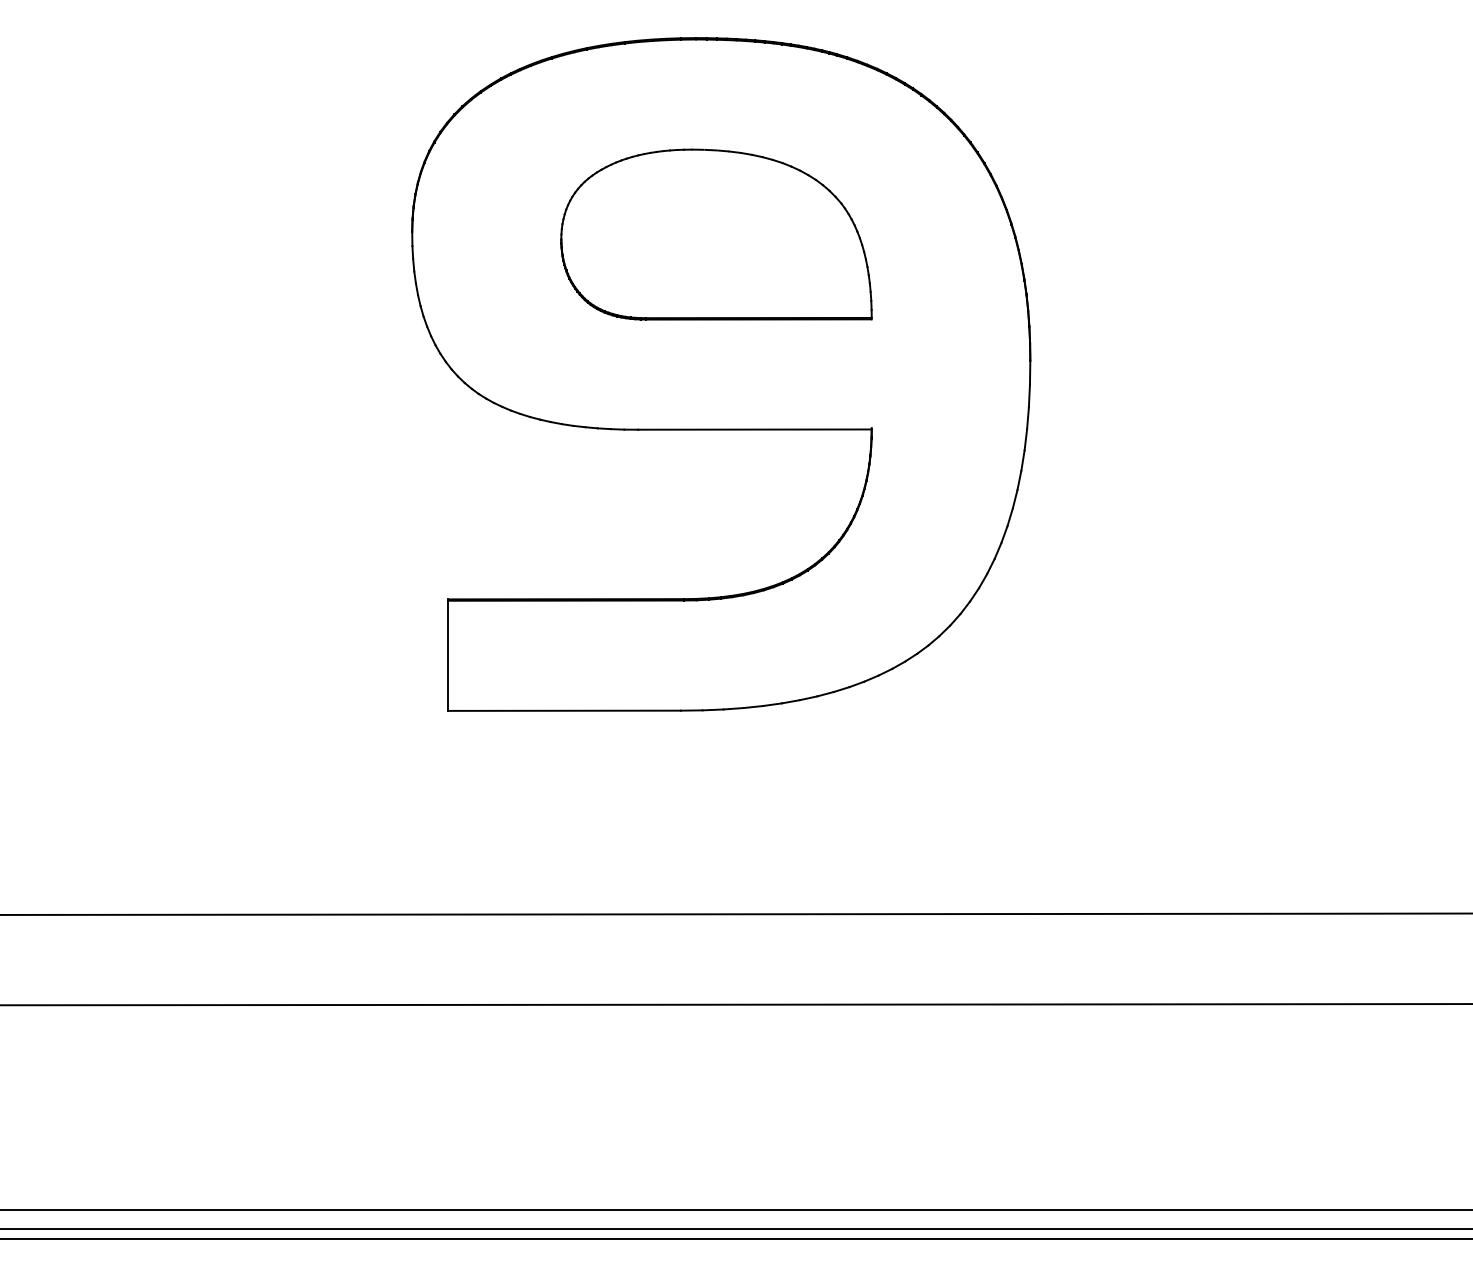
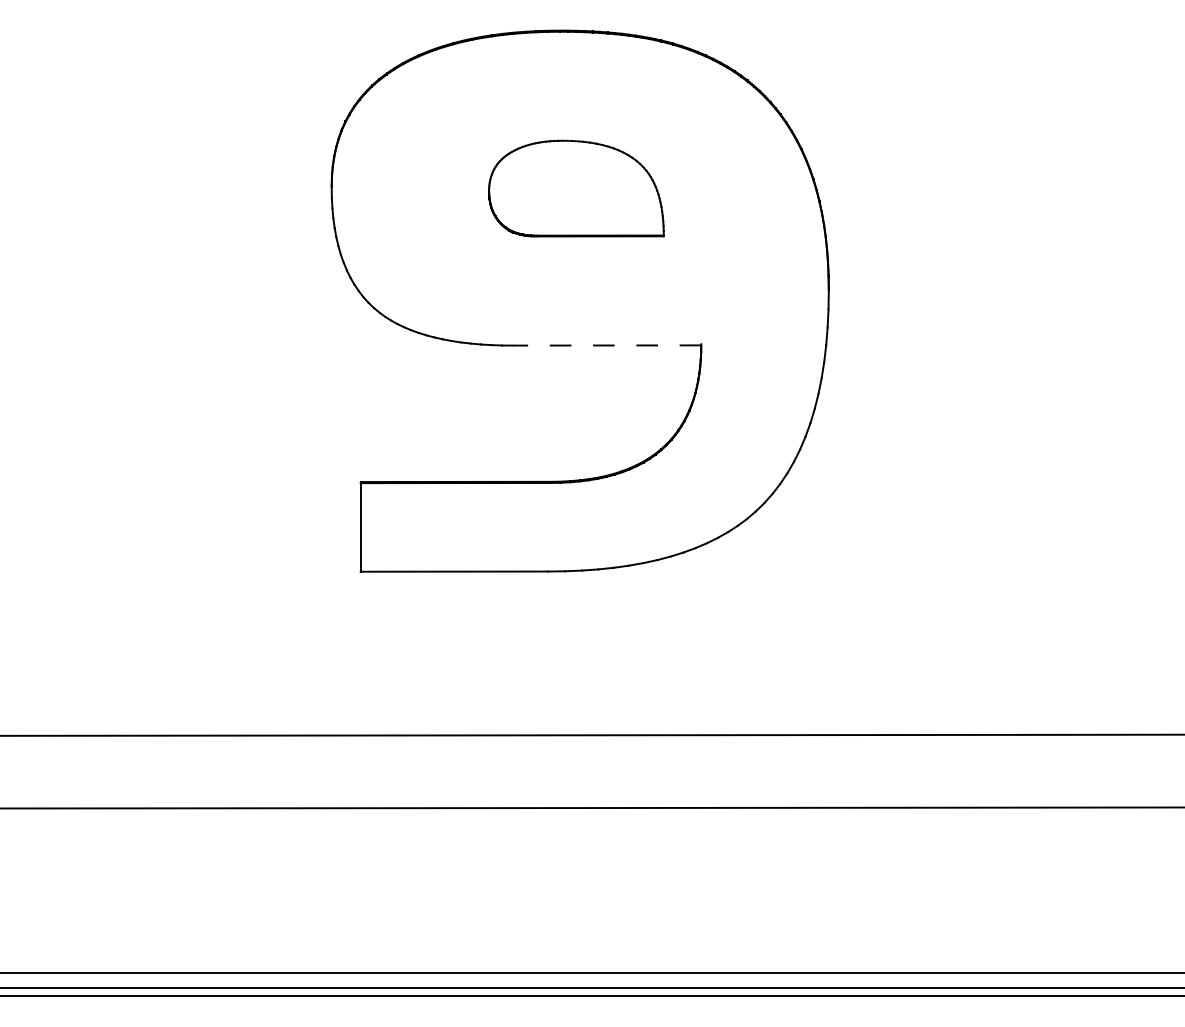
part: (716, 234) -> (576, 188), size x0.7
line: (755, 429) -> (607, 345), solid -> dashed

